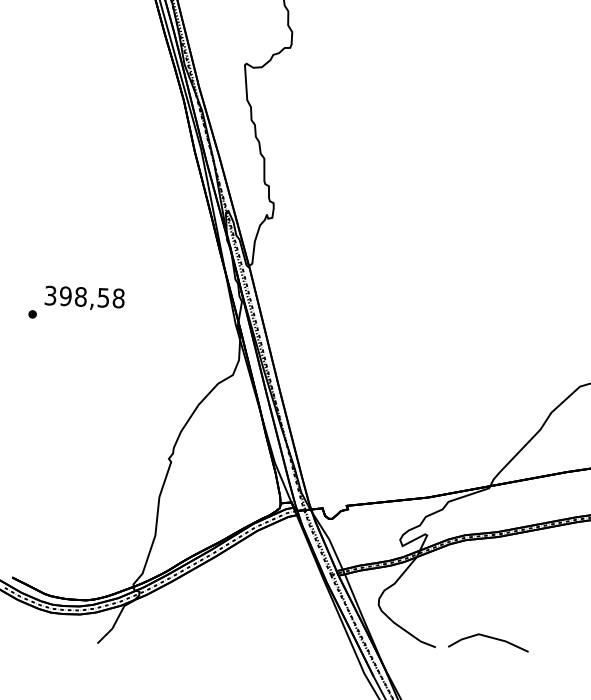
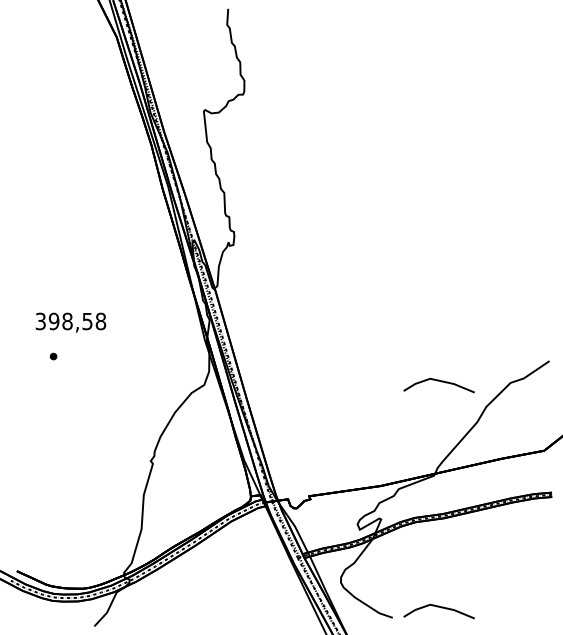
part: (32, 314) -> (53, 356), moved
line: (498, 381) -> (438, 381), added

